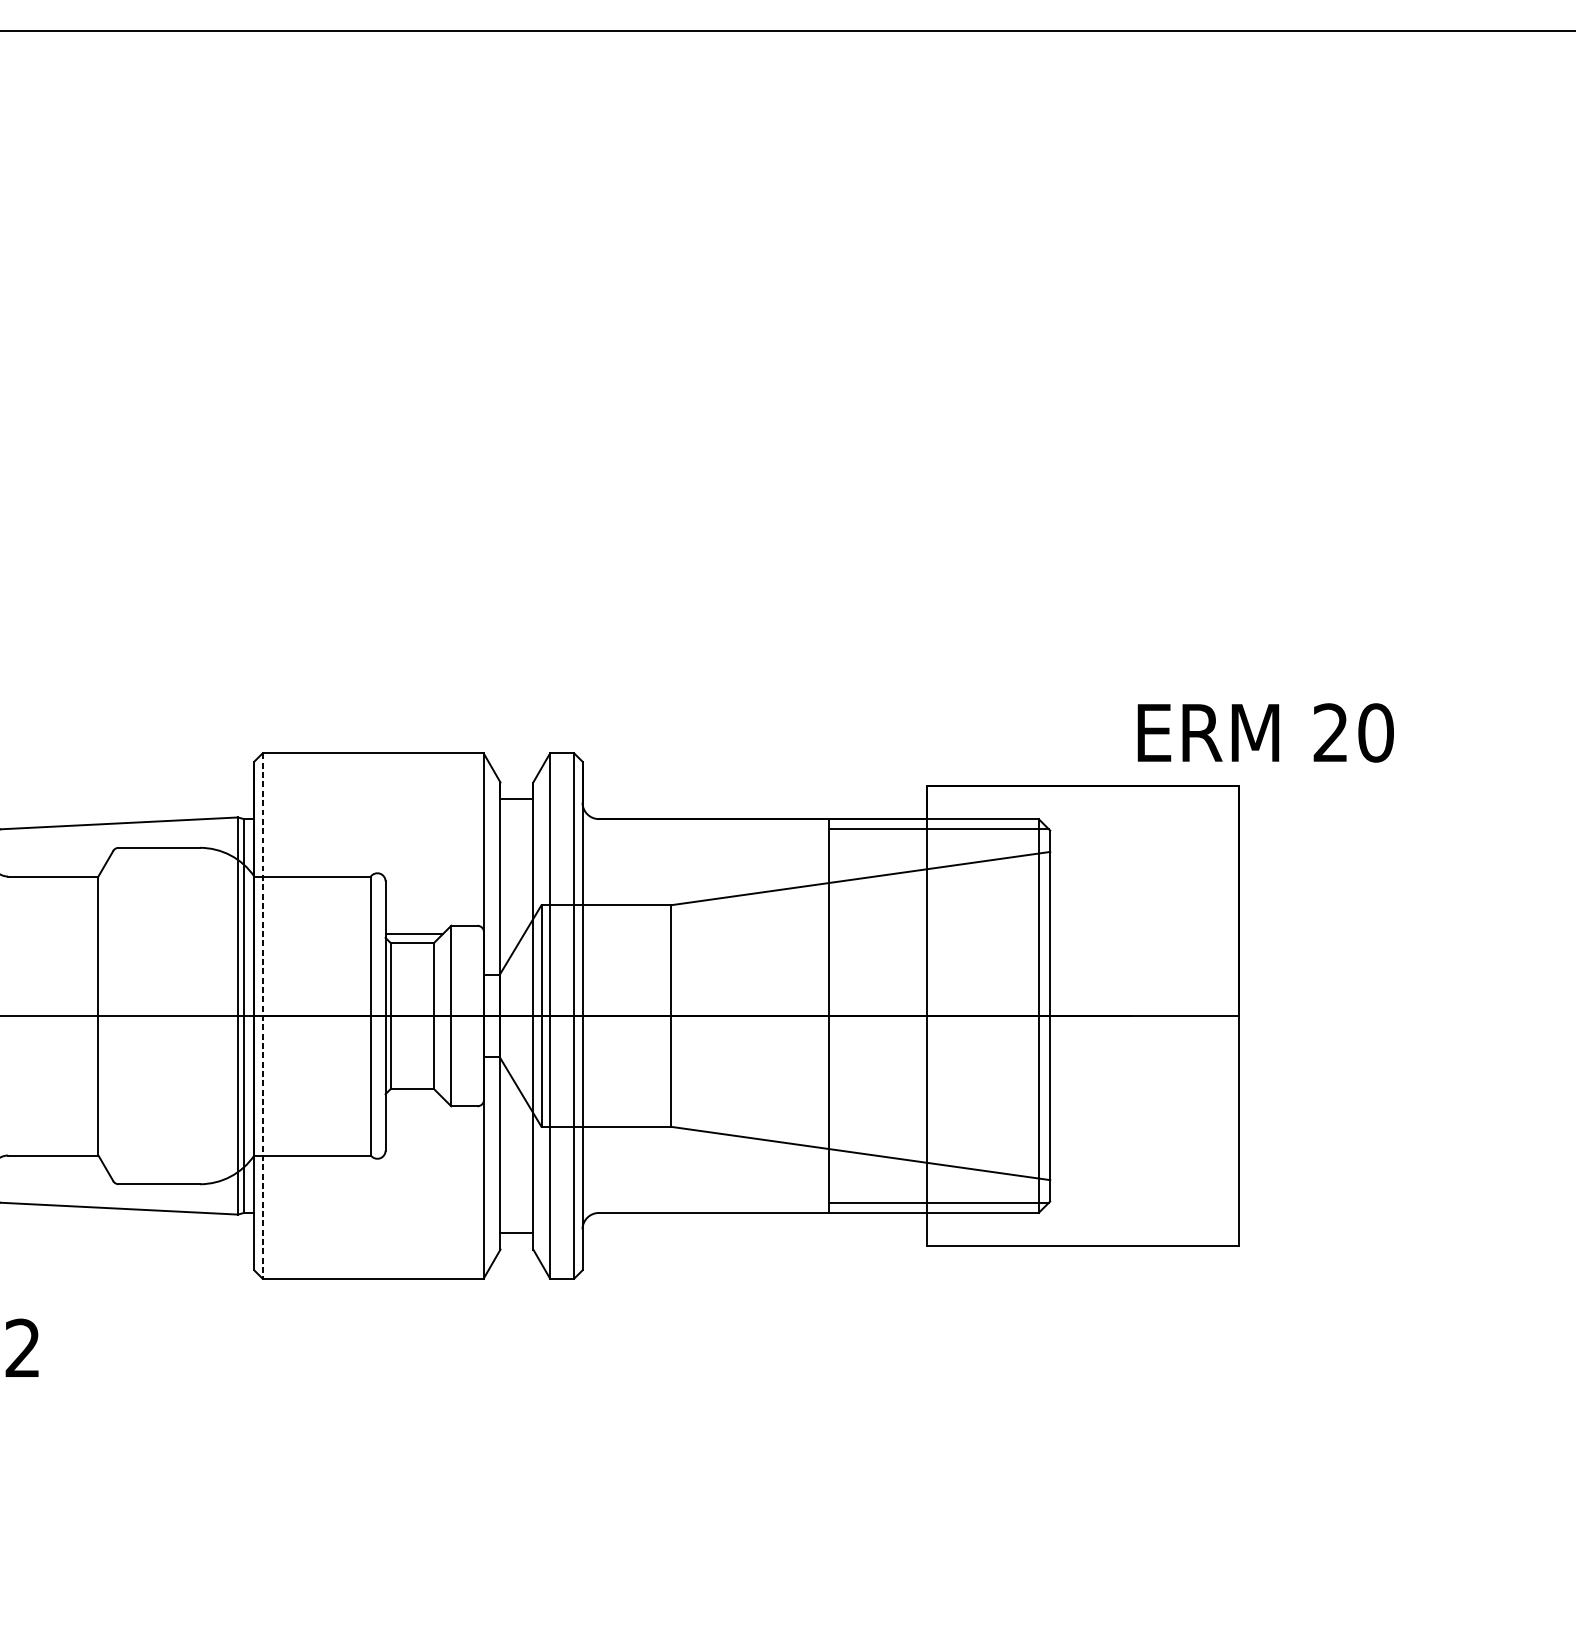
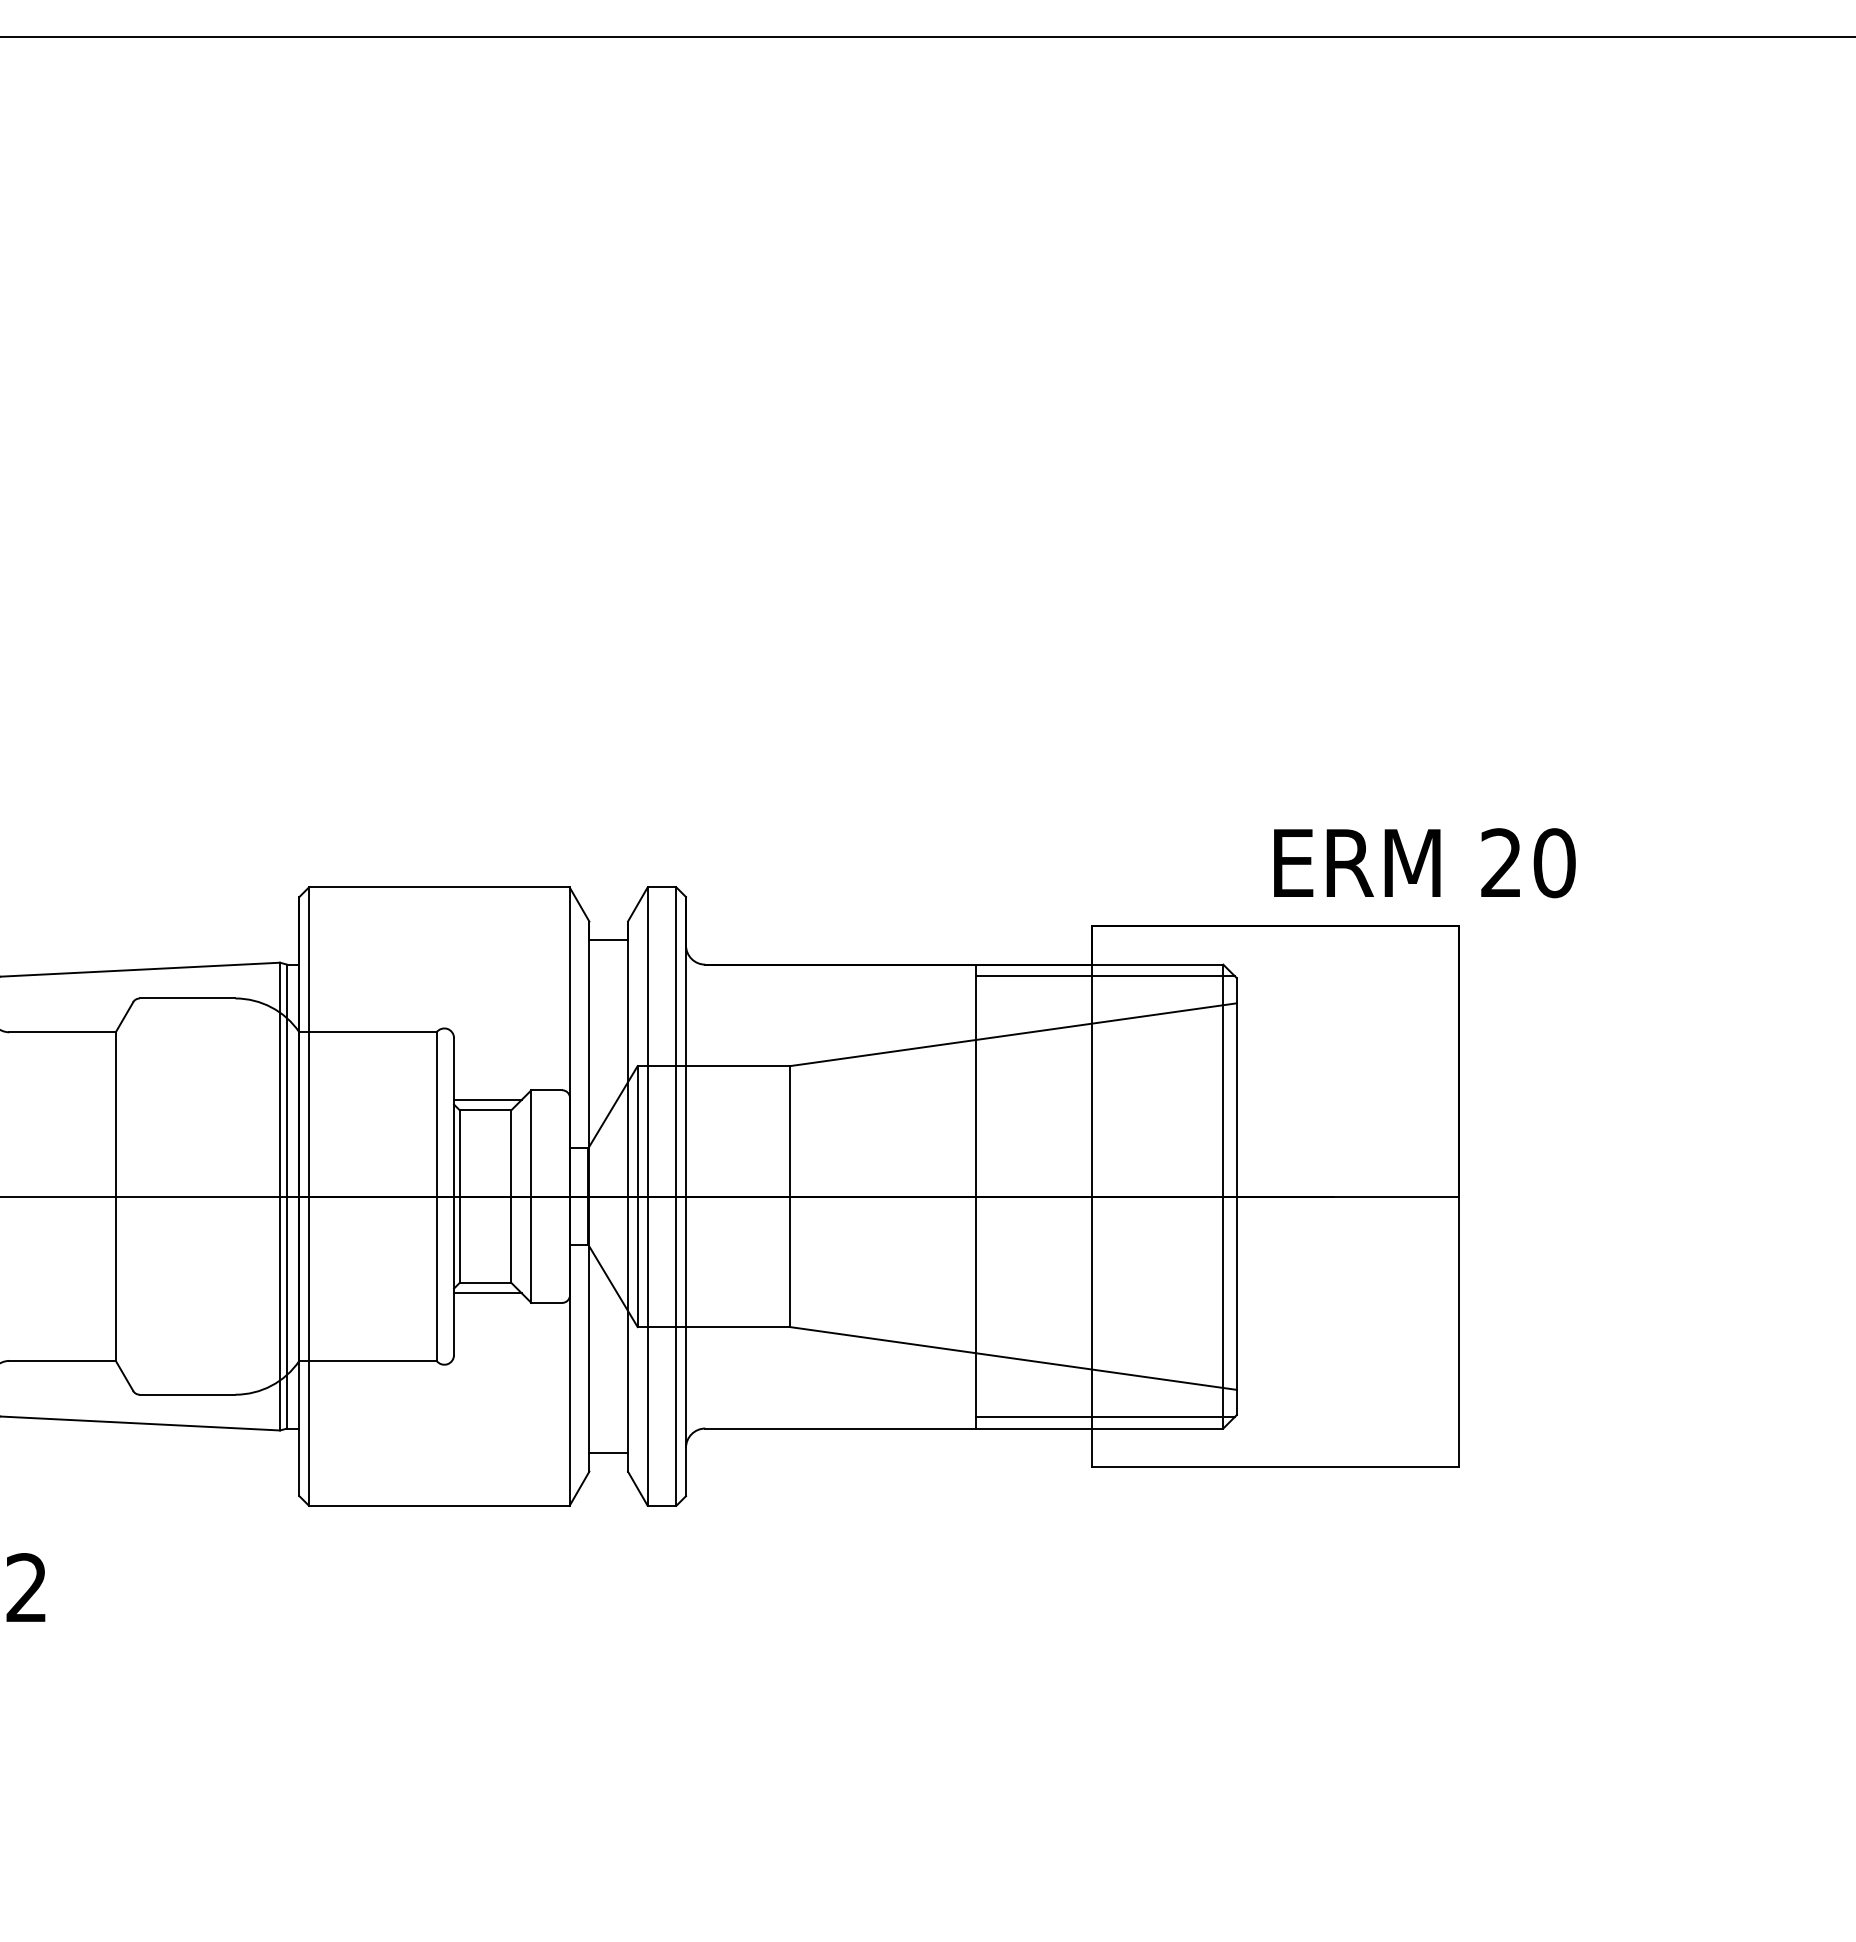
text: (1265, 733) -> (1424, 863), moved
line: (262, 1016) -> (309, 1197), dashed -> solid
line: (414, 1098) -> (487, 1293), added

